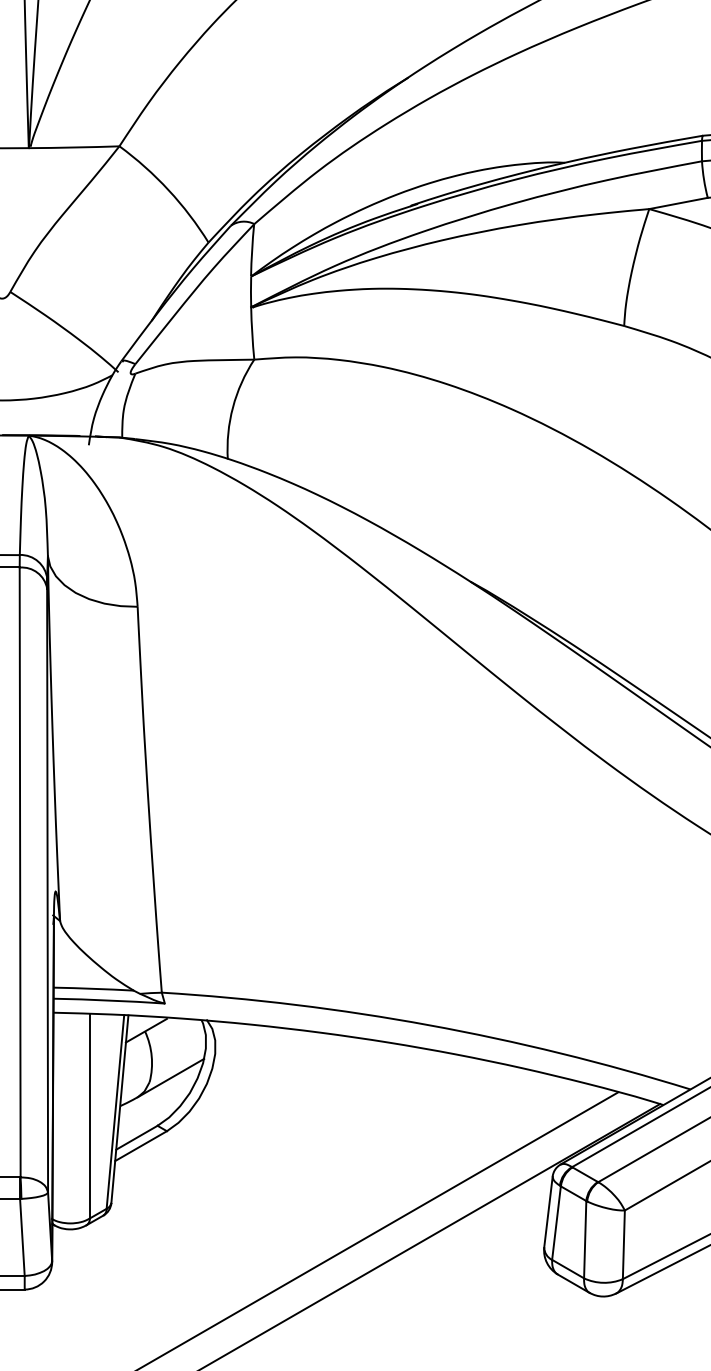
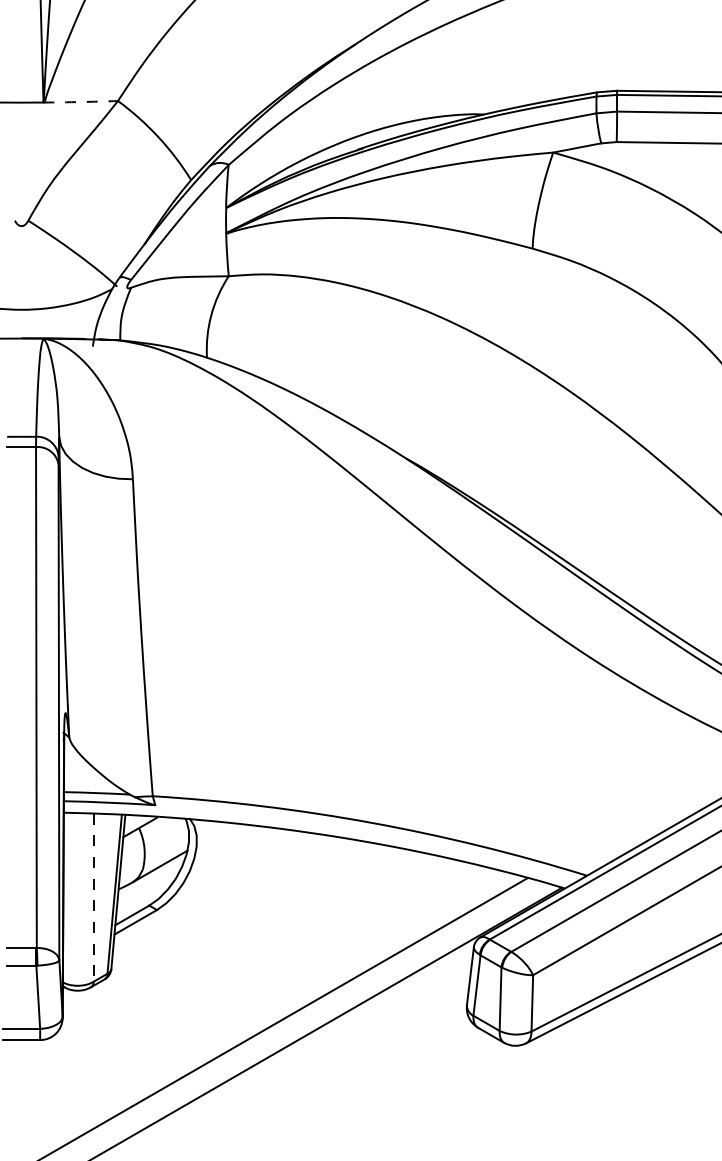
arc: (73, 148) -> (80, 102), solid -> dashed
line: (89, 1117) -> (93, 898), solid -> dashed

